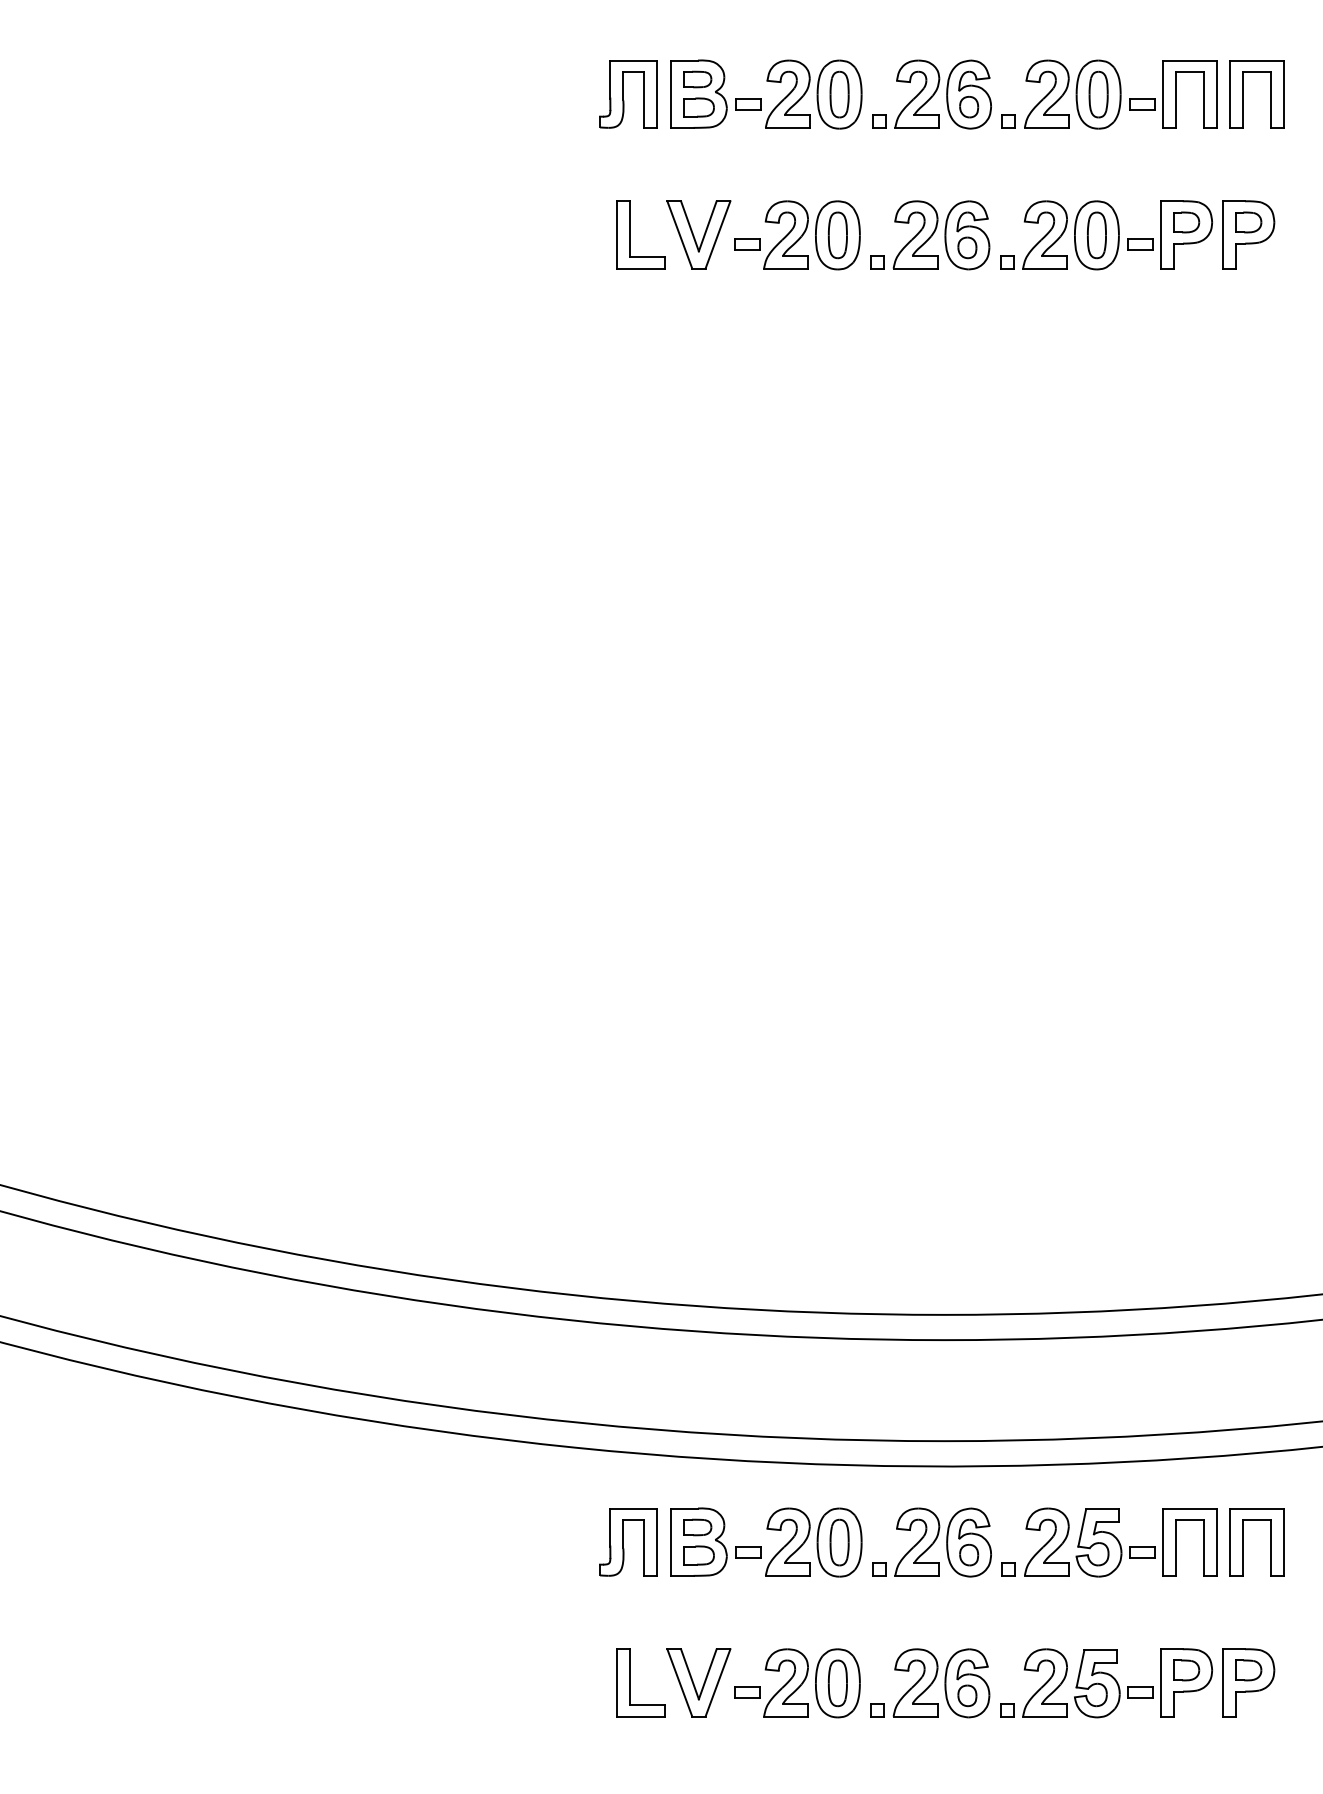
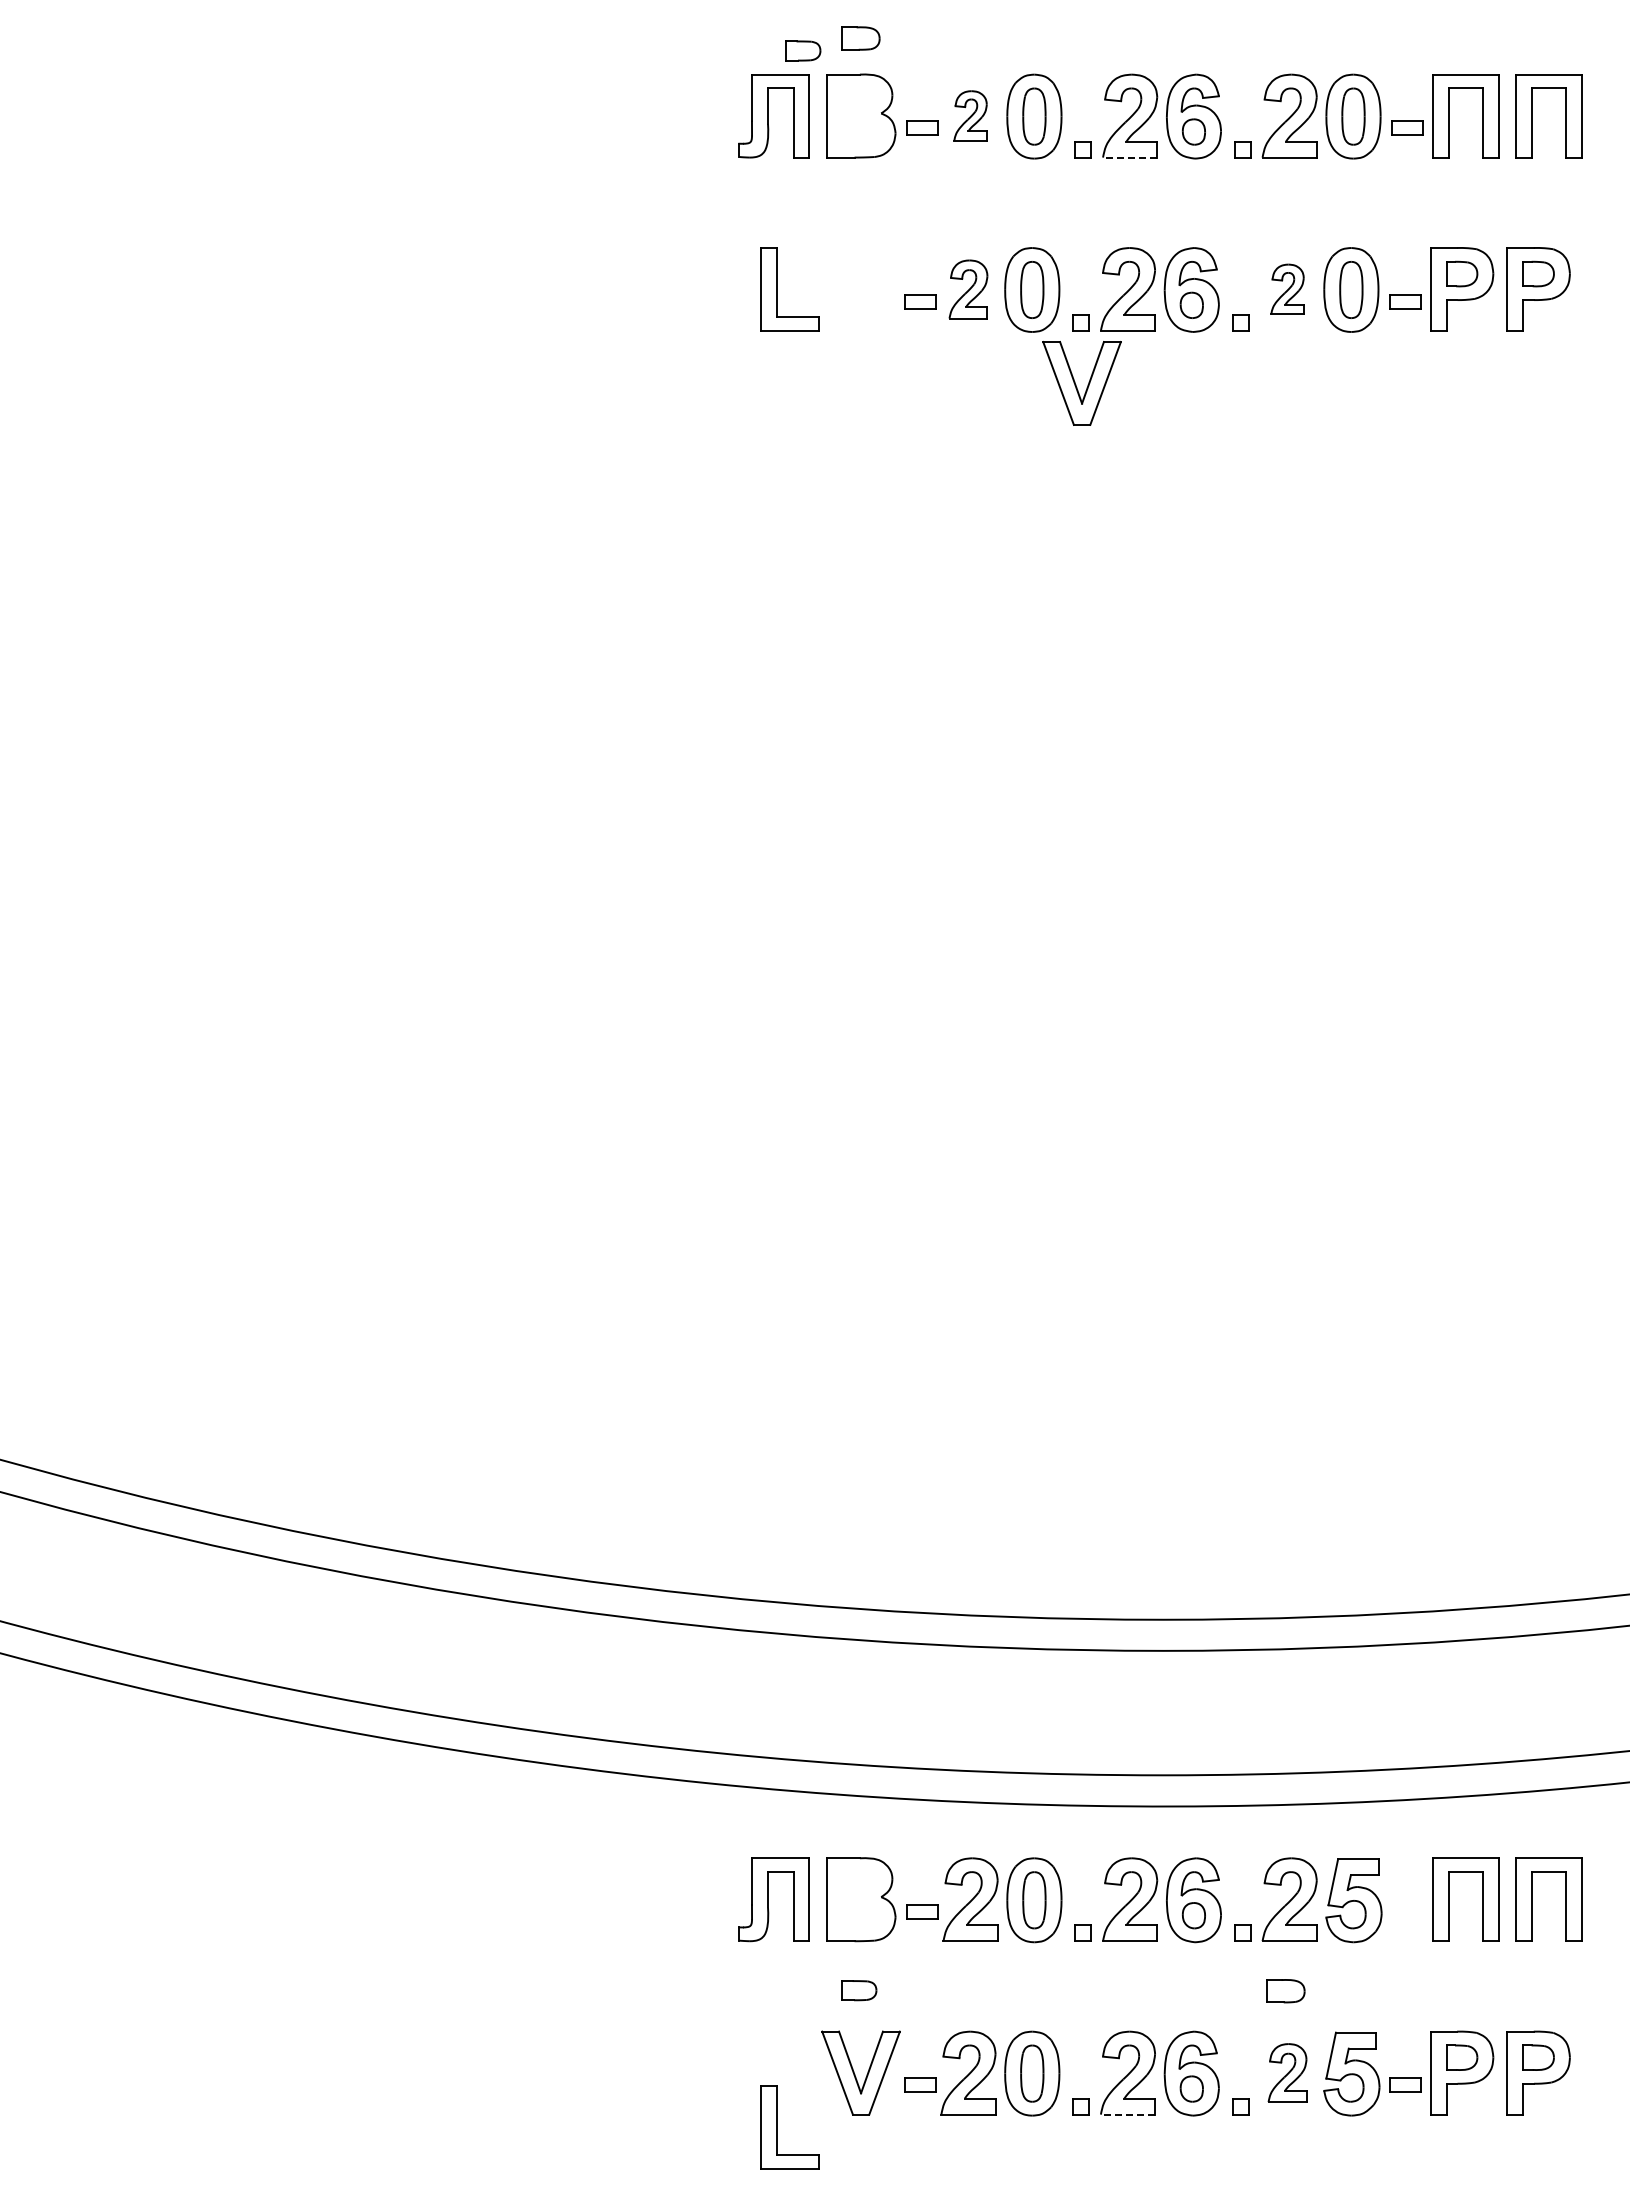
part: (697, 79) -> (803, 50), moved
part: (787, 93) -> (970, 115), size x0.6
part: (698, 107) -> (860, 38), moved
line: (916, 127) -> (1129, 157), solid -> dashed
part: (698, 234) -> (1081, 383), moved
part: (786, 234) -> (968, 289), size x0.7
part: (1045, 234) -> (1287, 289), size x0.6
part: (697, 1527) -> (859, 1990), moved
part: (1142, 1551) -> (1407, 1911), removed
part: (698, 1555) -> (1285, 1991), moved
part: (1045, 1682) -> (1287, 2072), size x0.7
part: (631, 1683) -> (777, 2127), moved
line: (915, 1716) -> (1127, 2114), solid -> dashed

